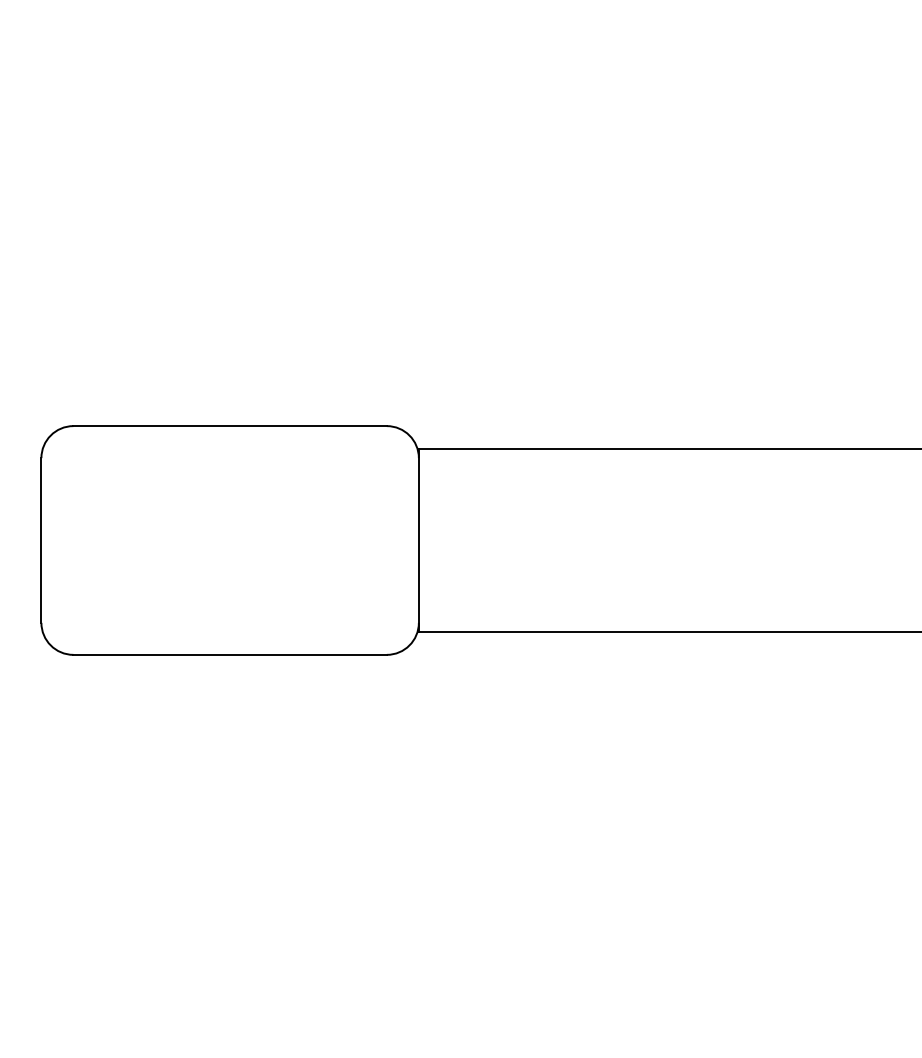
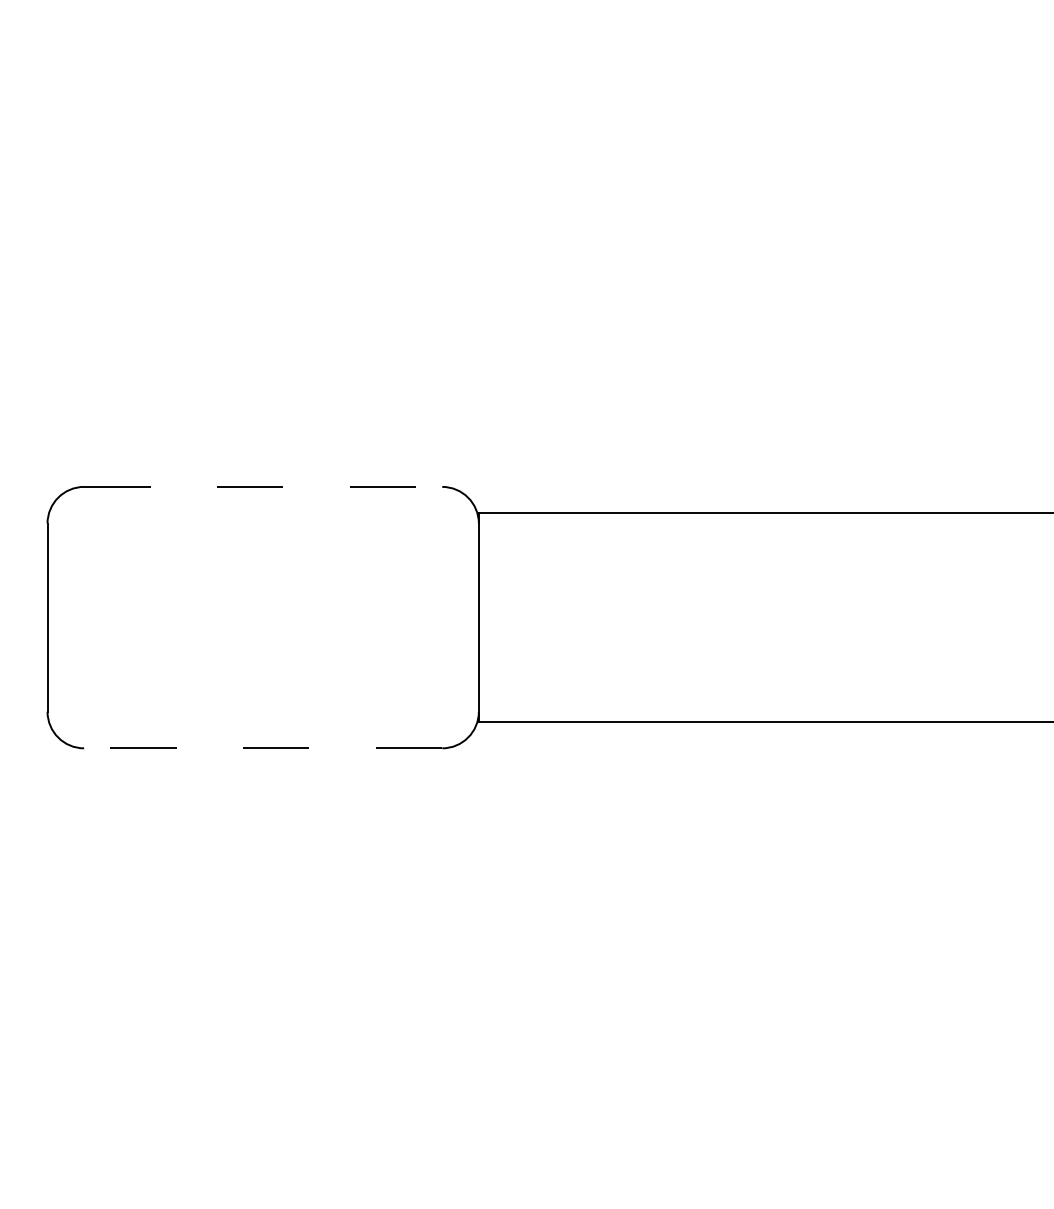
line: (230, 426) -> (263, 487), solid -> dashed
line: (230, 654) -> (263, 747), solid -> dashed

